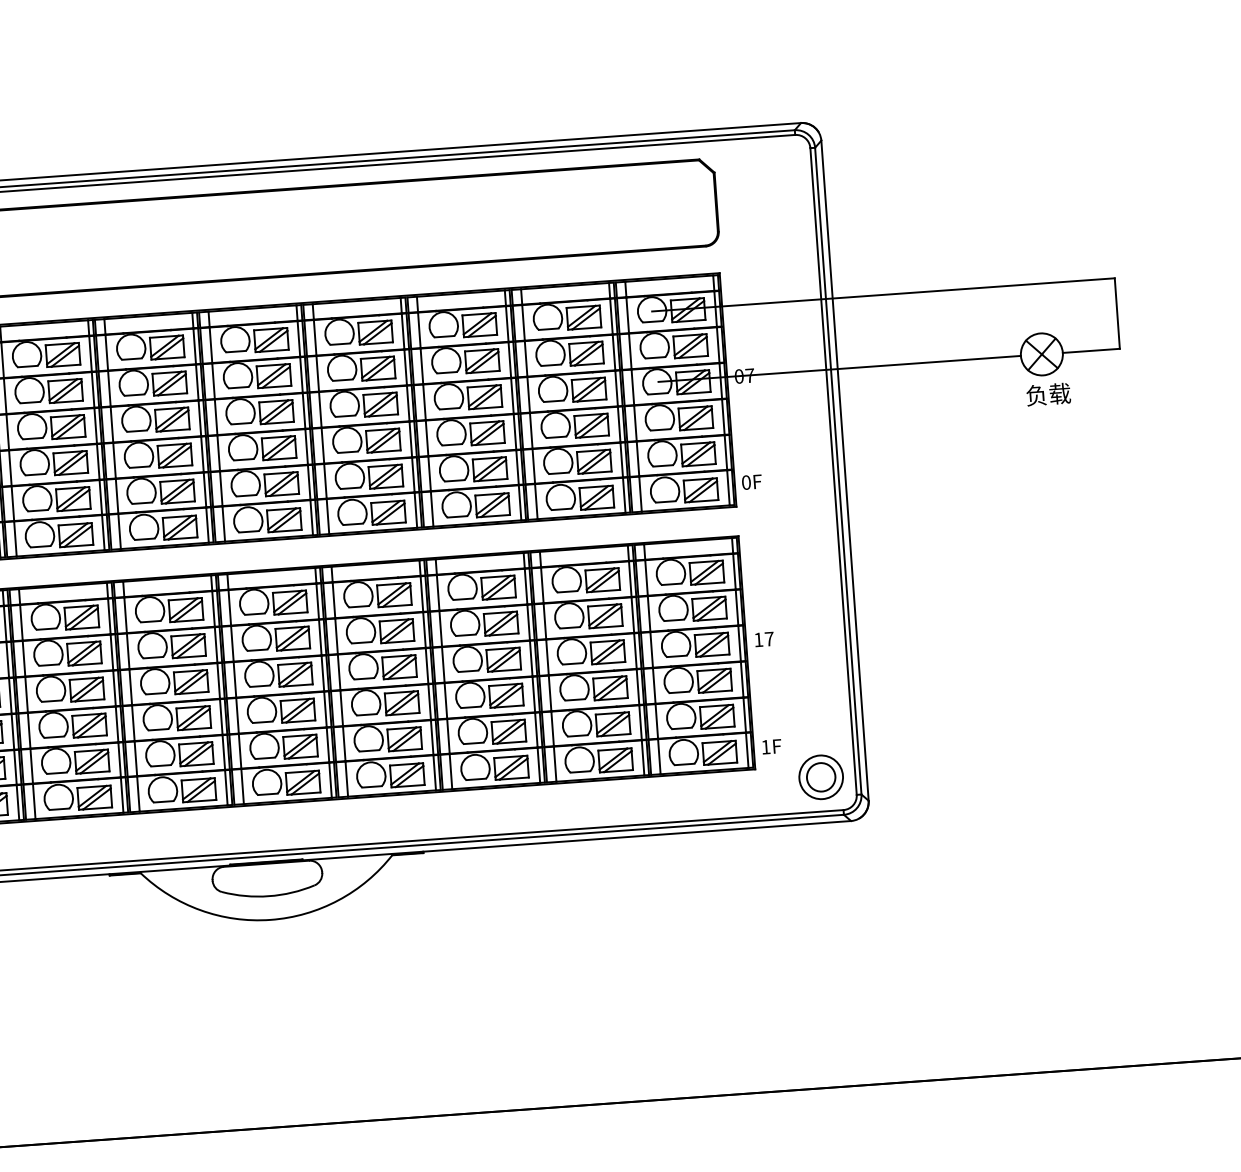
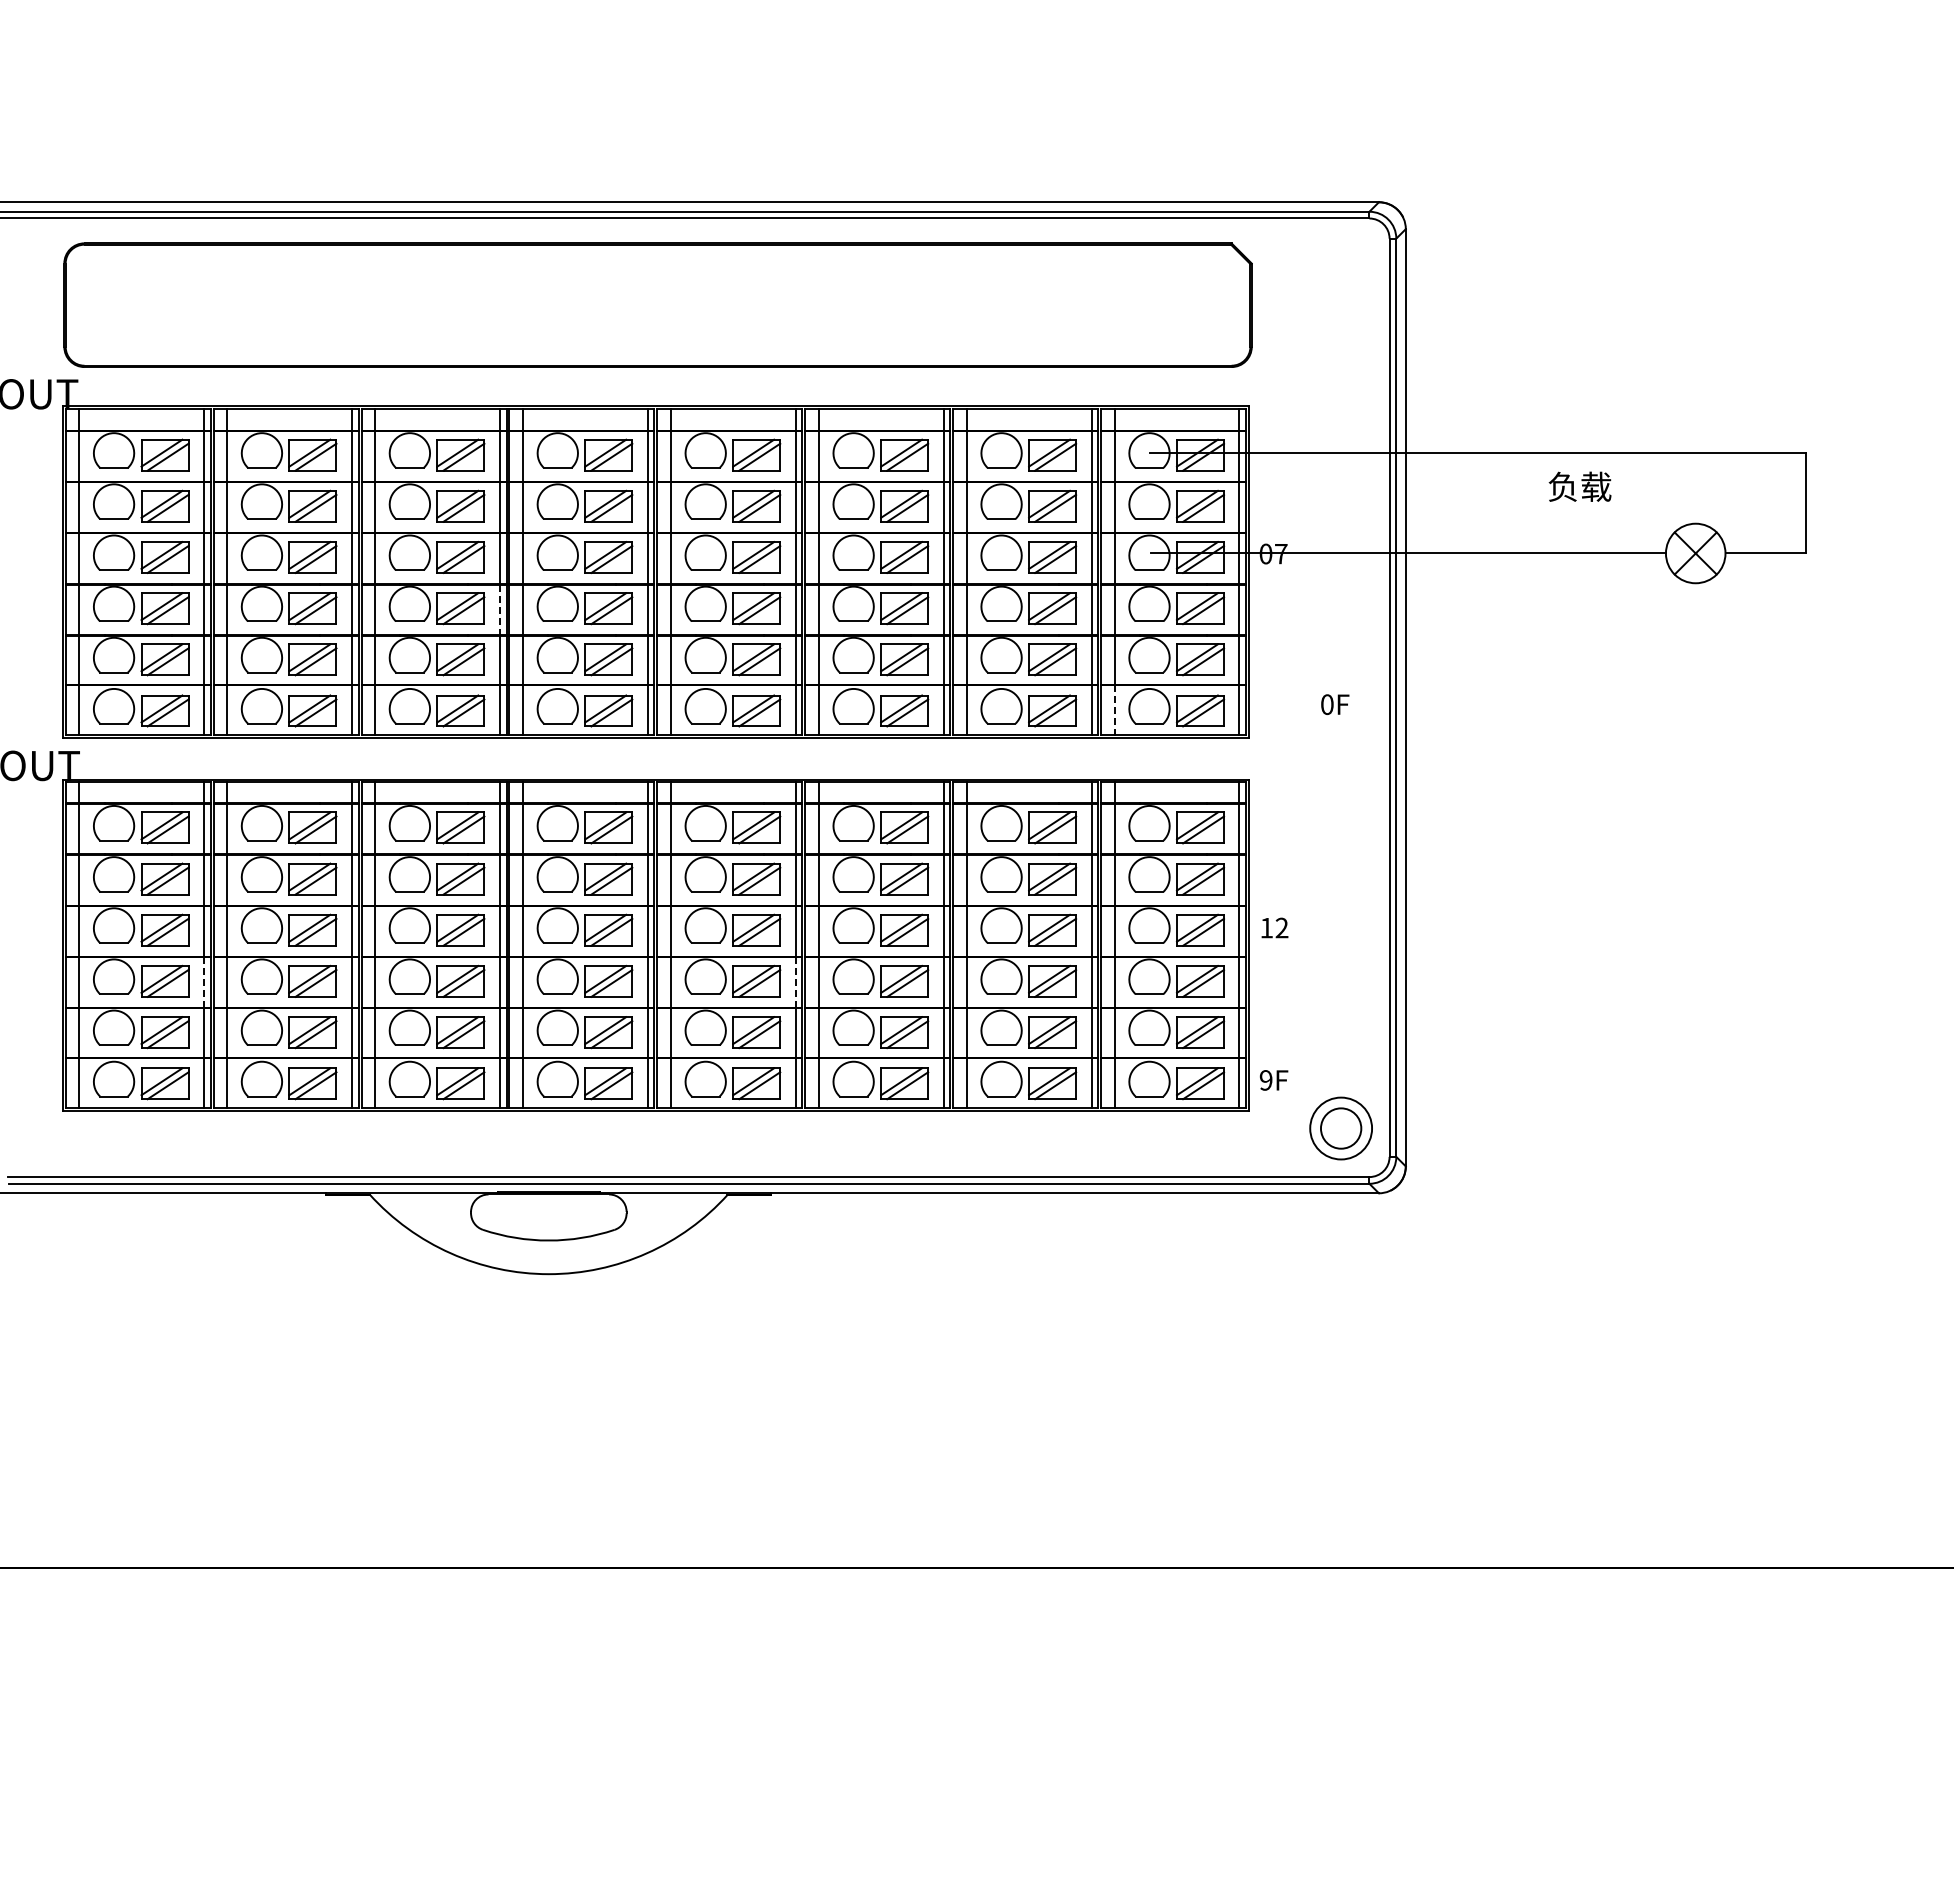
text: (1048, 394) -> (1579, 486), moved
line: (202, 454) -> (499, 610), solid -> dashed
text: (752, 482) -> (1335, 704), moved
line: (640, 494) -> (1114, 710), solid -> dashed
text: (769, 638) -> (1281, 927), 17 -> 12
line: (429, 702) -> (795, 983), solid -> dashed
line: (12, 732) -> (203, 983), solid -> dashed
text: (765, 747) -> (1265, 1080), 1F -> 9F

